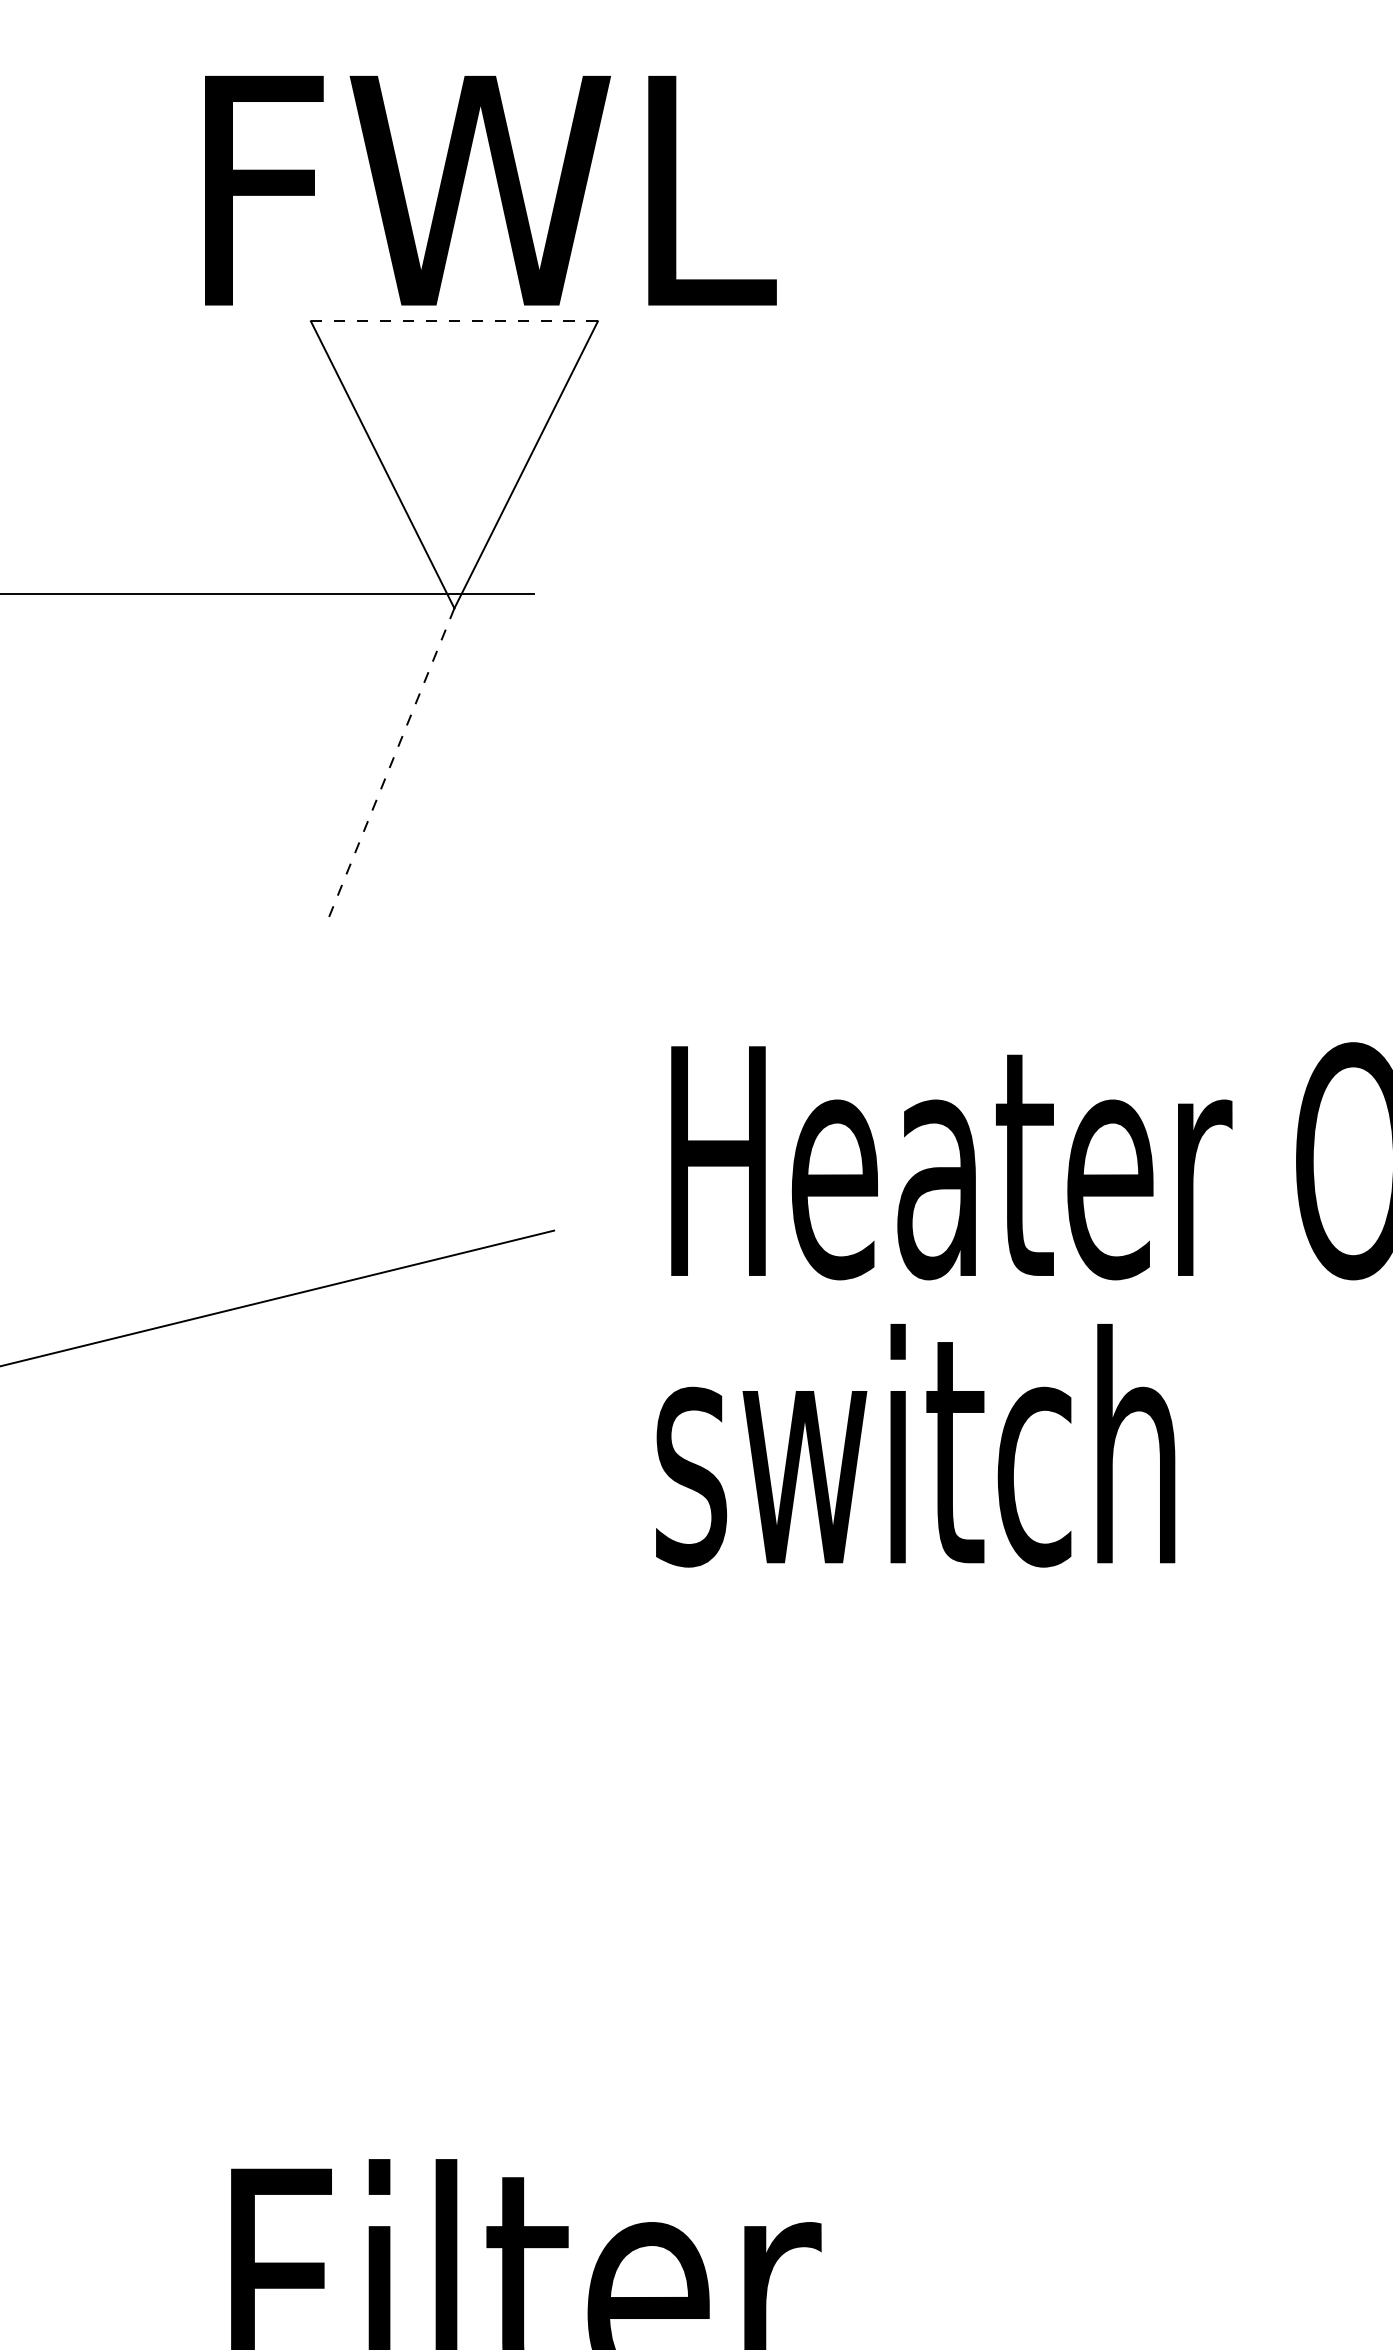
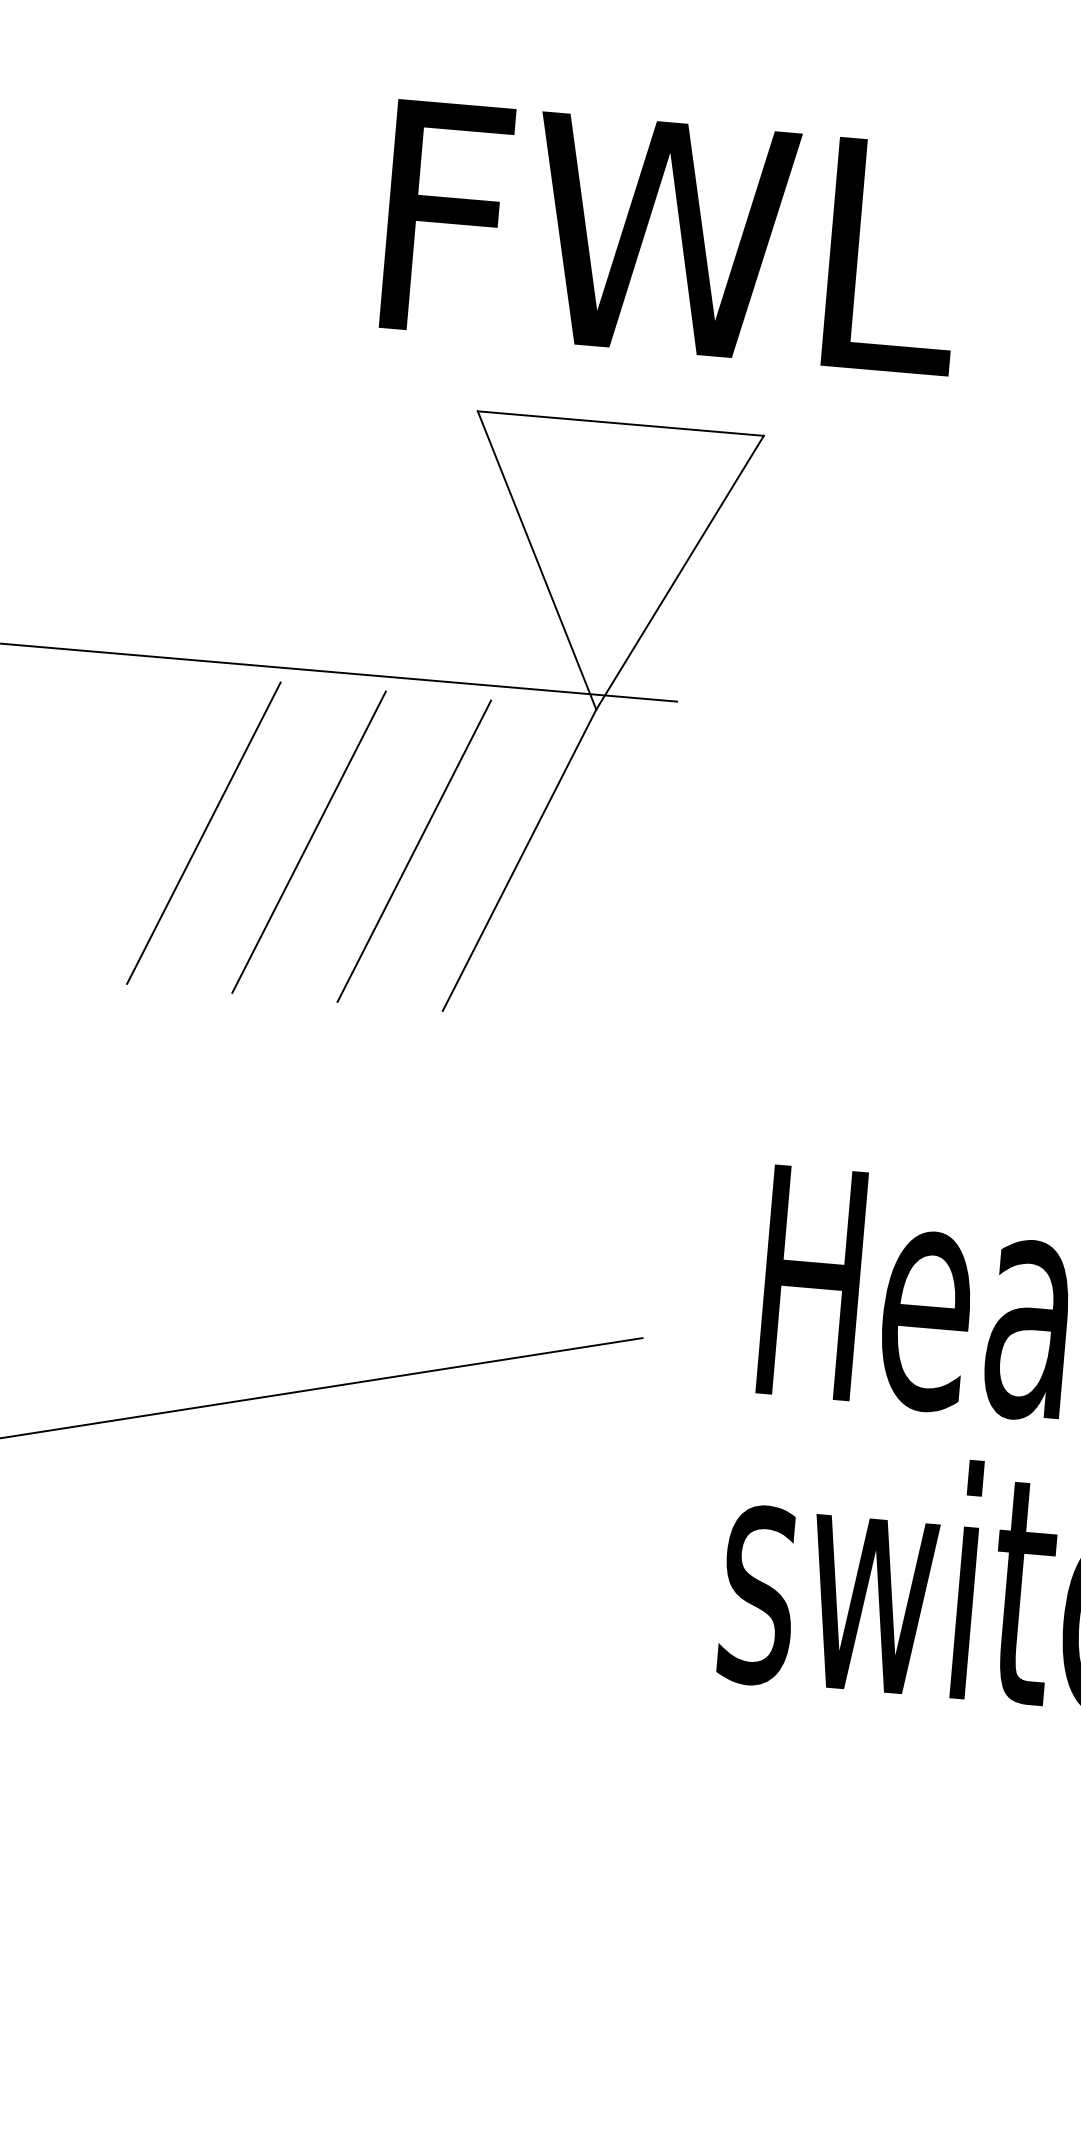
text: (490, 190) -> (672, 237), moved
line: (454, 321) -> (620, 423), dashed -> solid
line: (73, 764) -> (203, 832), added
line: (179, 764) -> (309, 841), added
line: (284, 764) -> (413, 850), added
line: (390, 765) -> (519, 860), dashed -> solid

